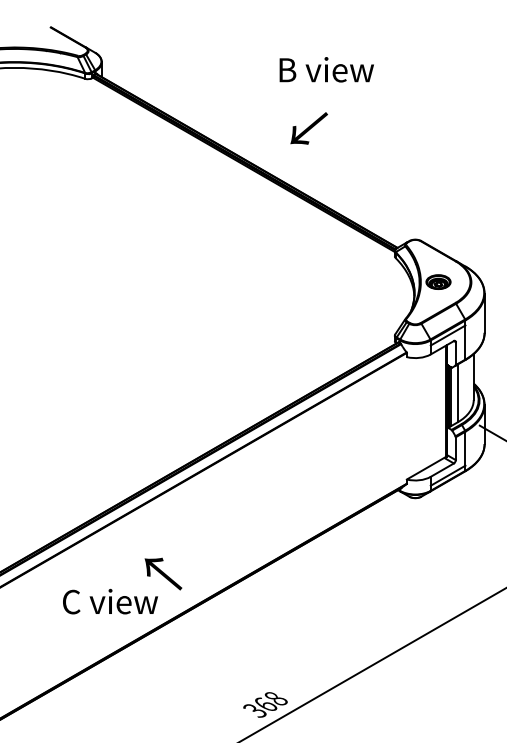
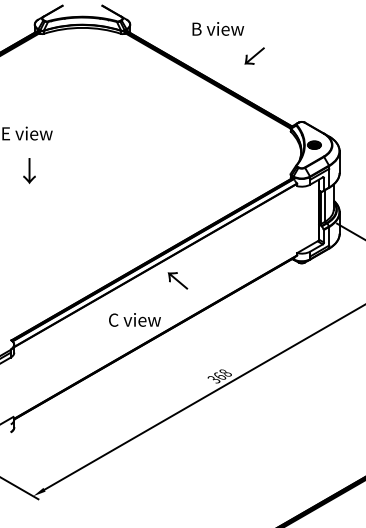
text: (327, 68) -> (218, 28), moved
text: (308, 127) -> (254, 55), moved
text: (162, 573) -> (177, 280), moved

